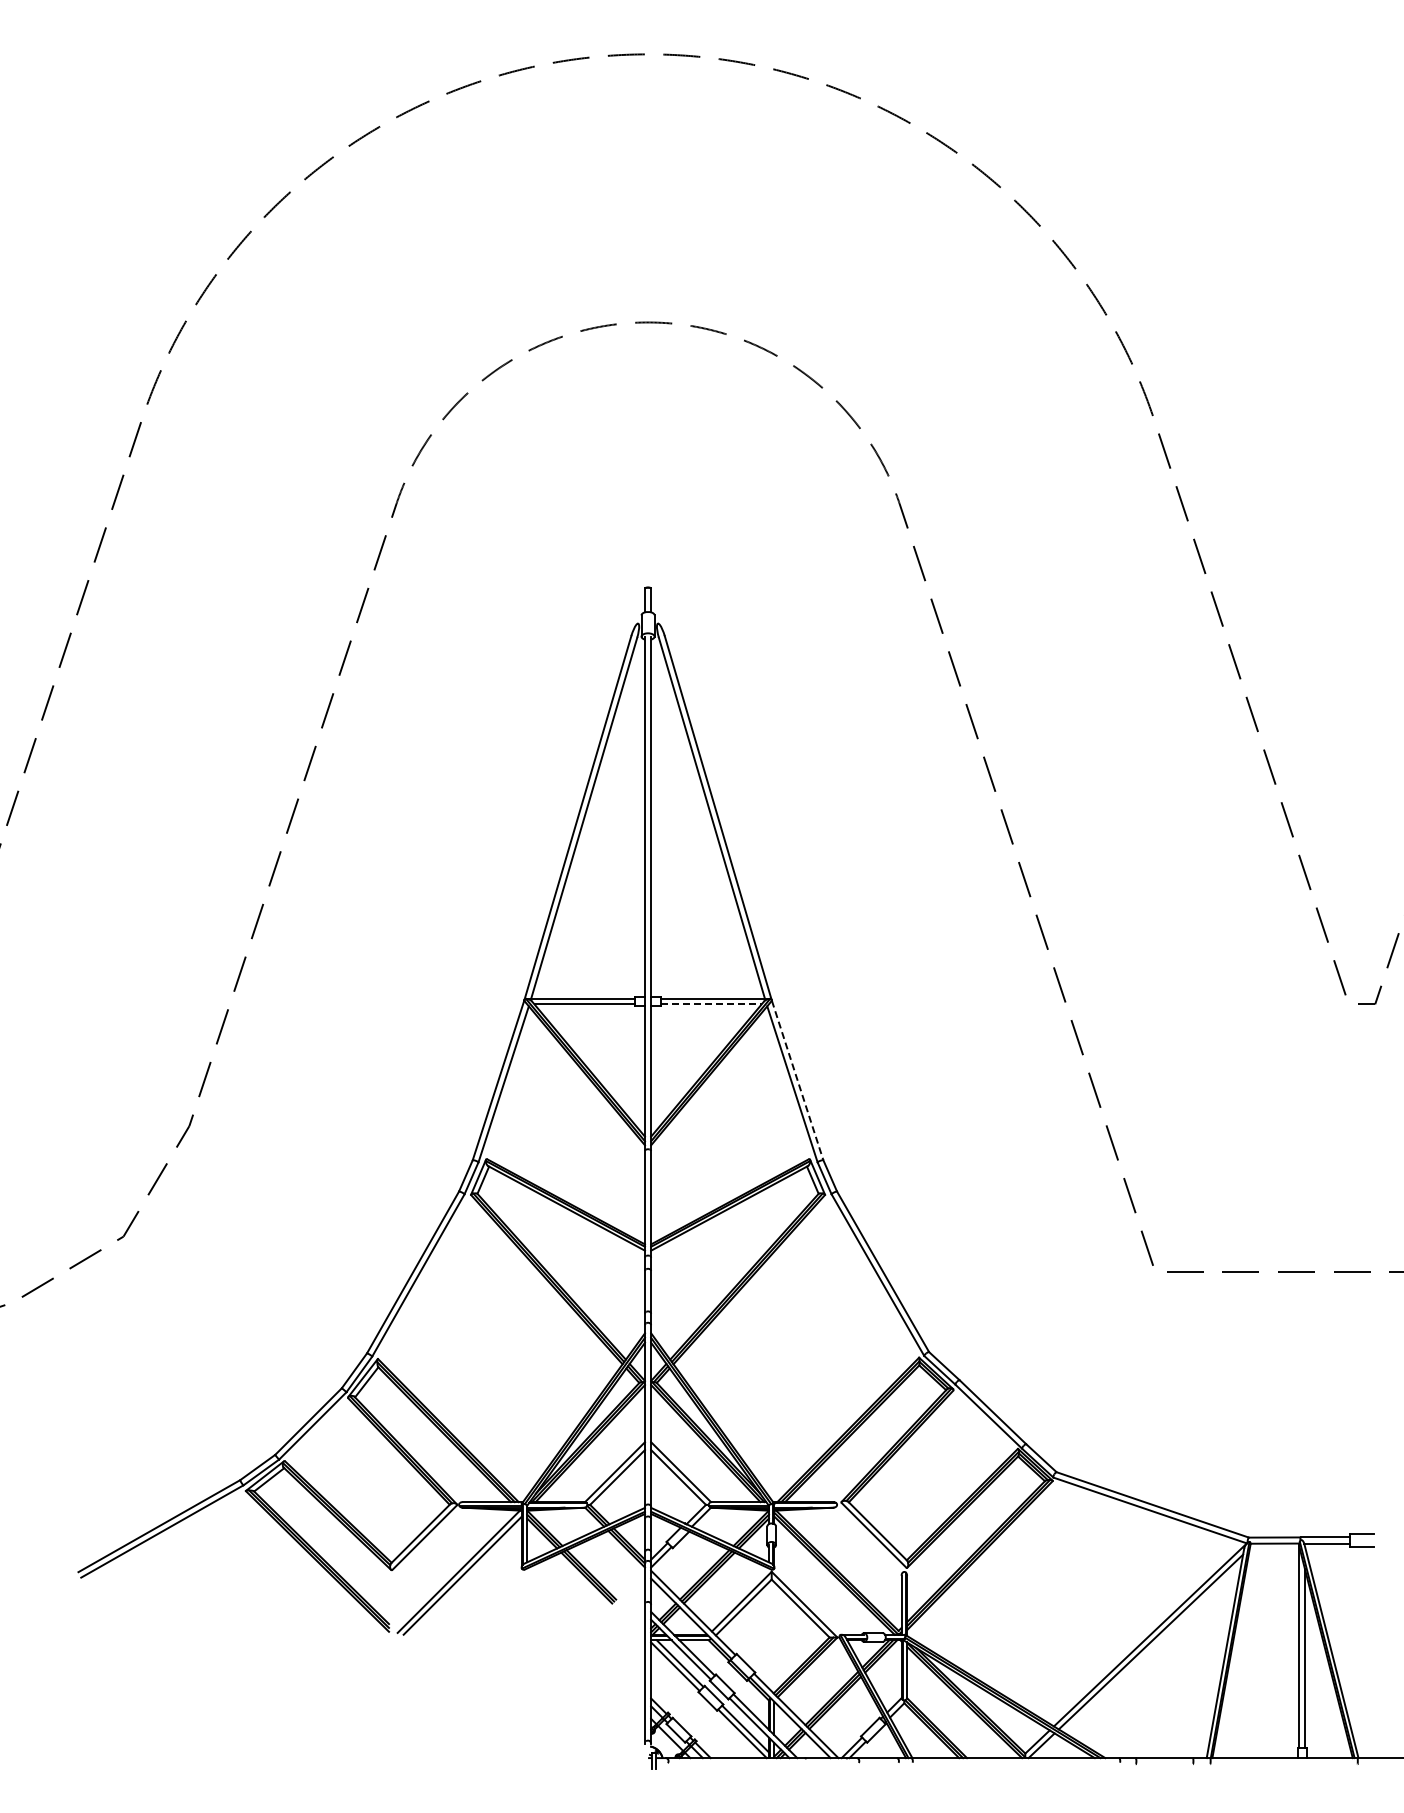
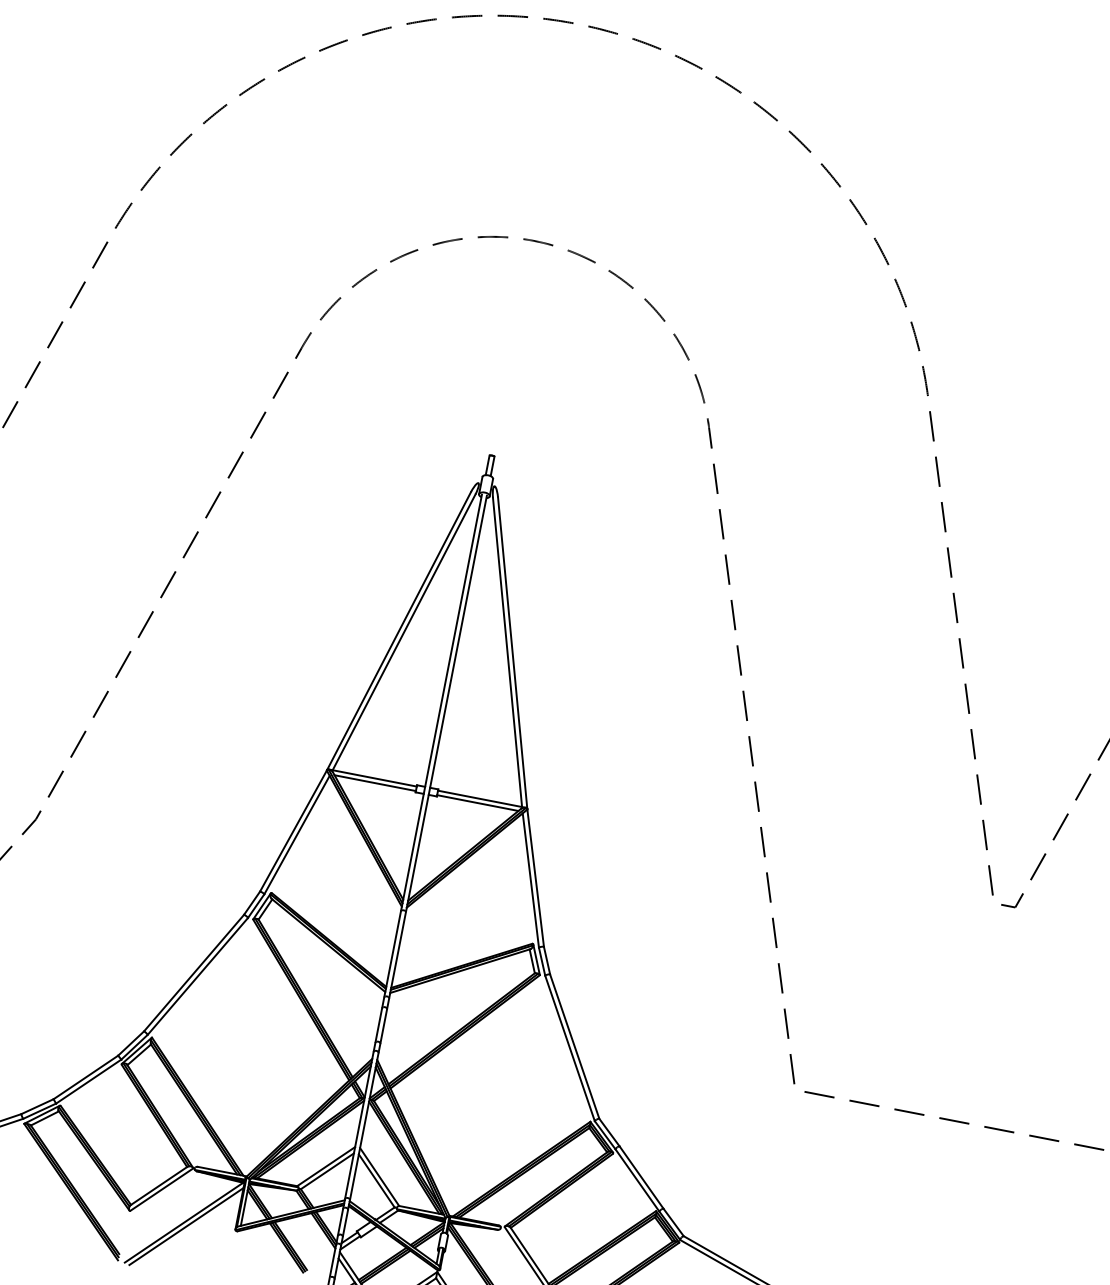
line: (711, 1004) -> (477, 803), dashed -> solid
line: (797, 1080) -> (535, 878), dashed -> solid

